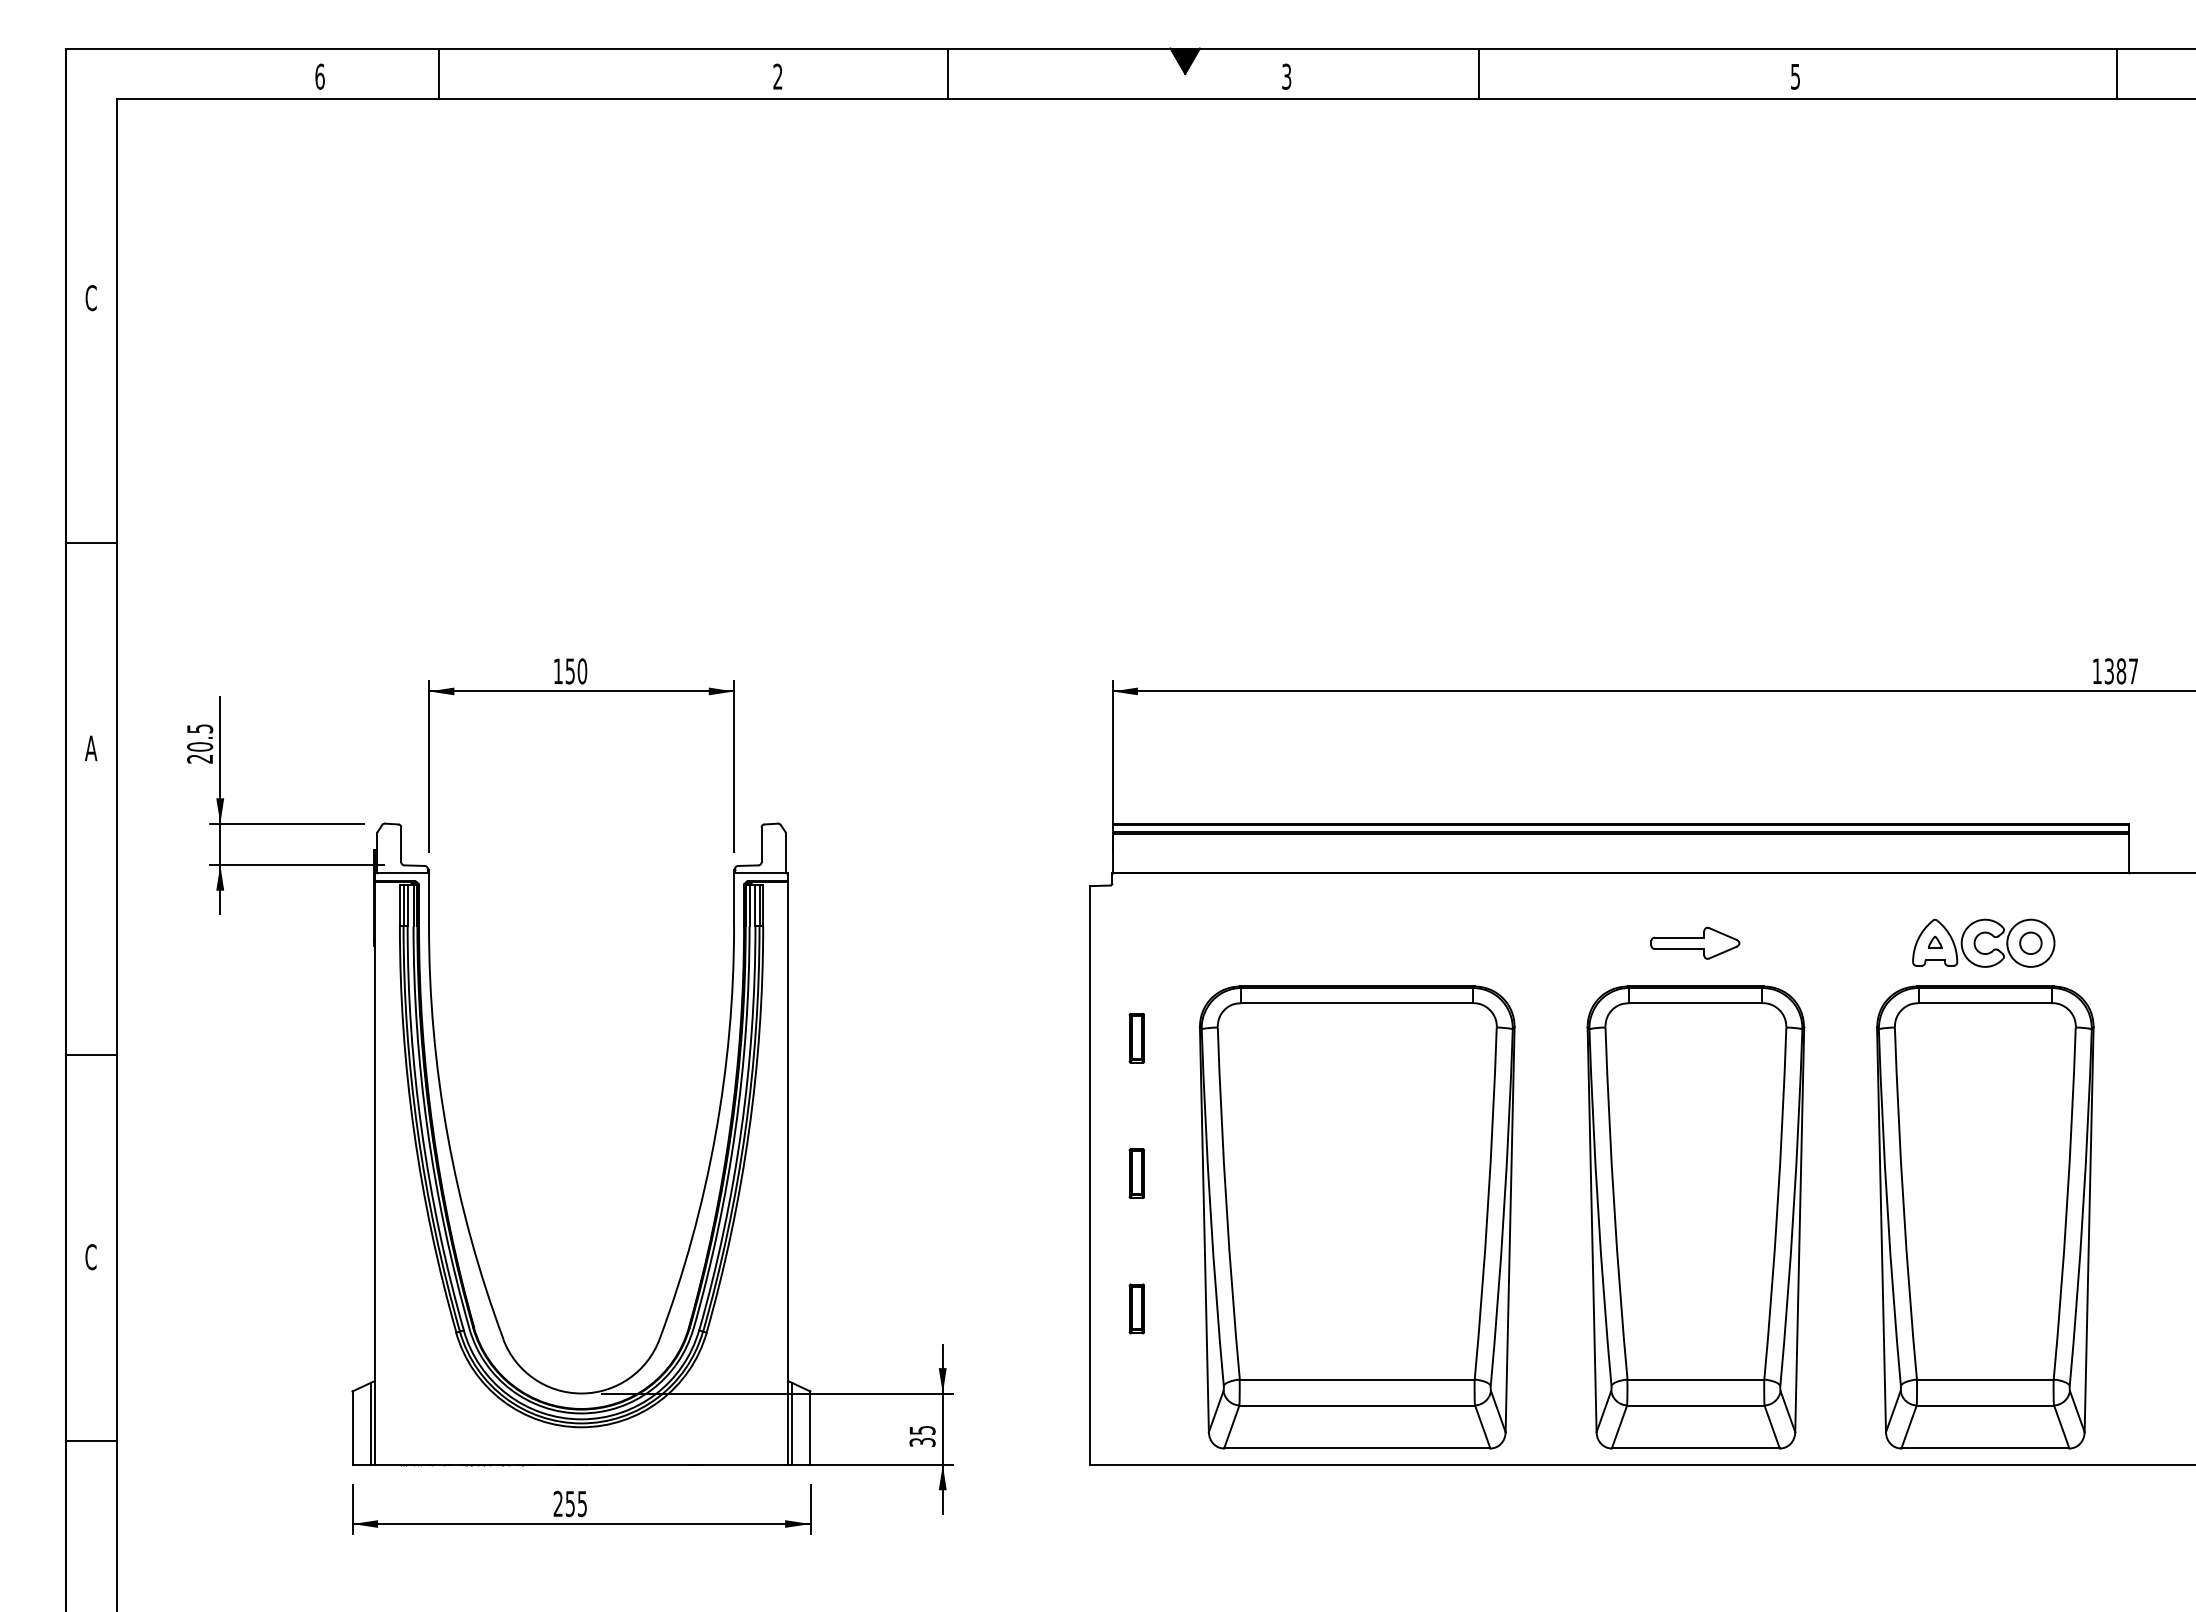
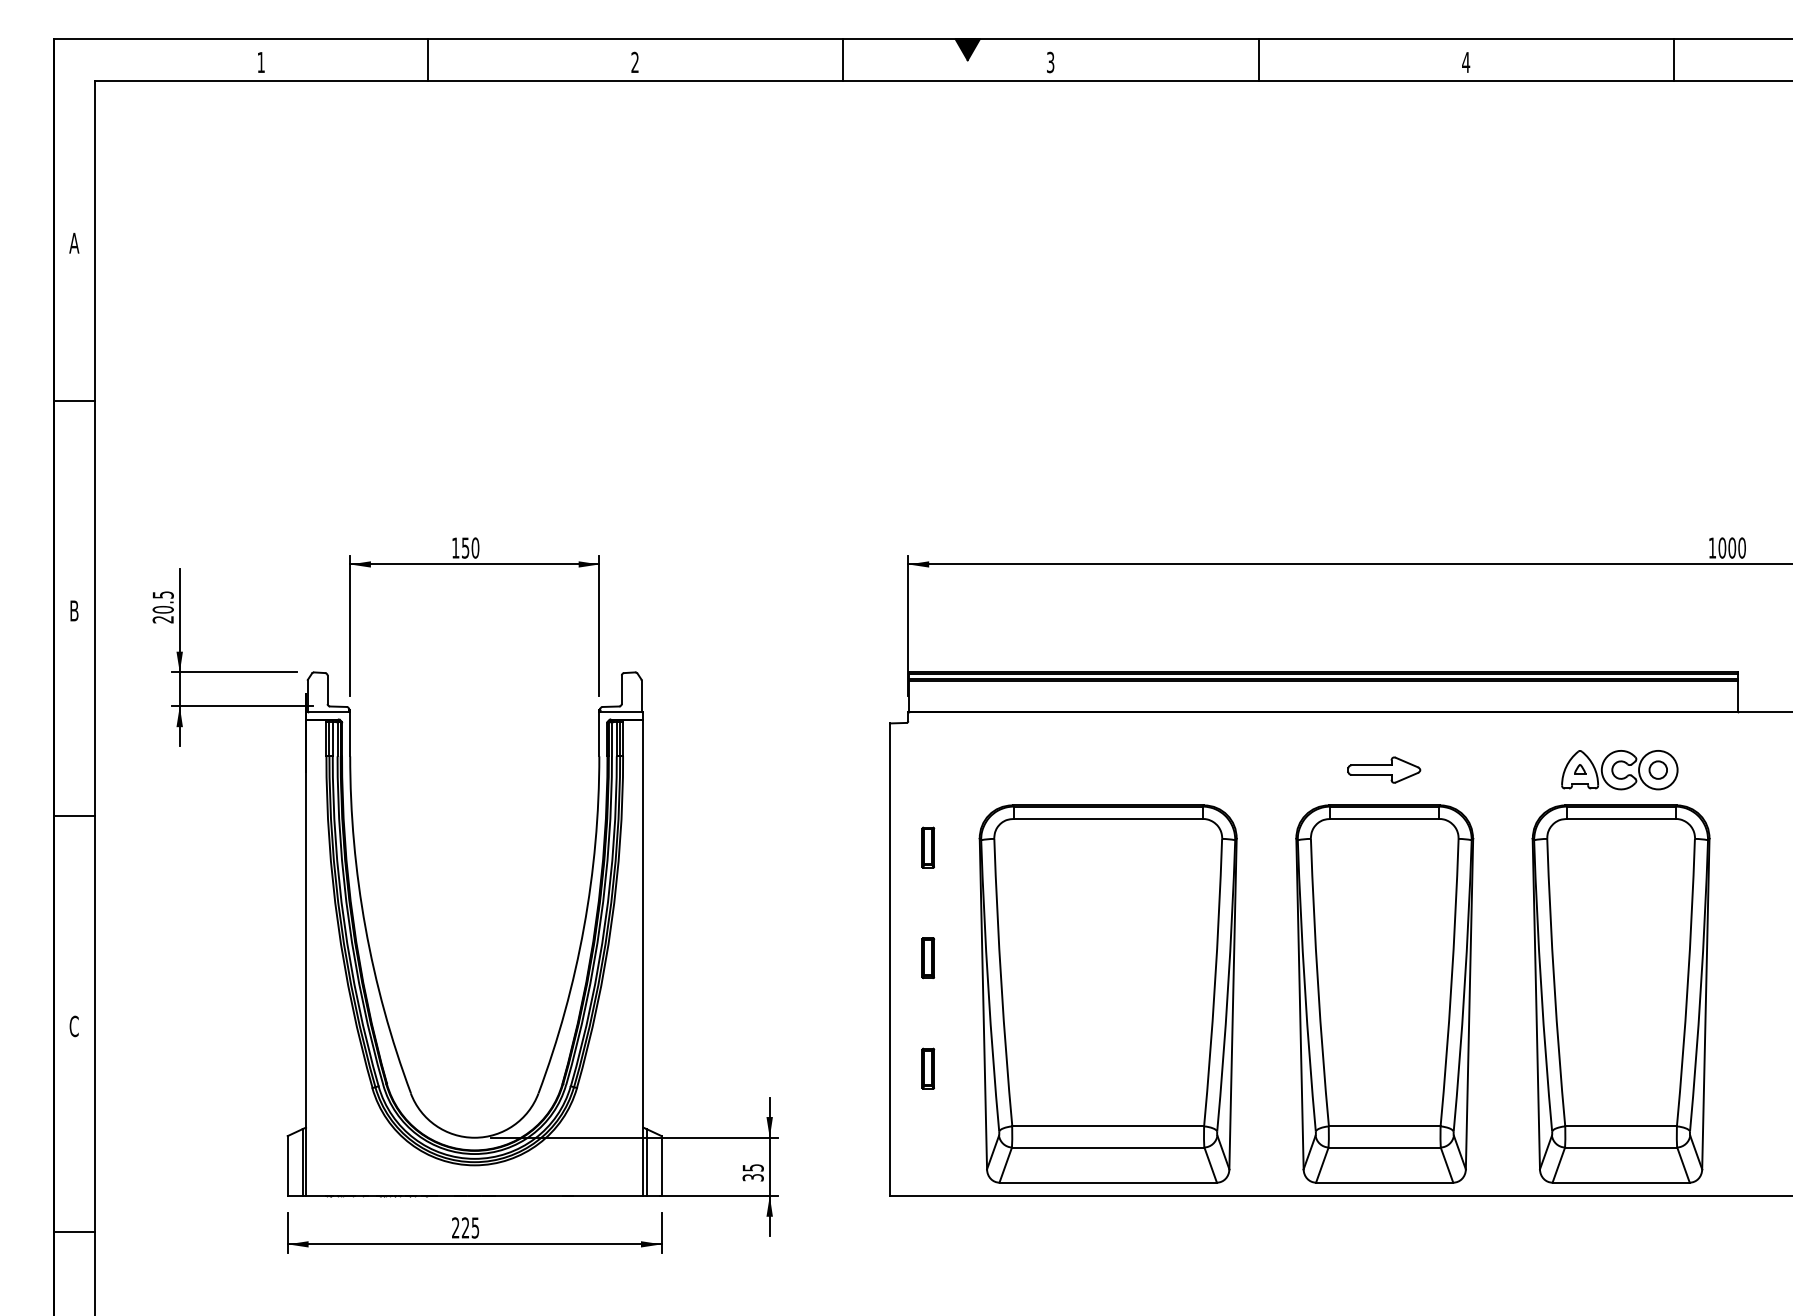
line: (438, 73) -> (427, 59), moved
line: (947, 73) -> (843, 59), moved
line: (1479, 73) -> (1258, 59), moved
line: (2117, 73) -> (1674, 59), moved
text: (319, 76) -> (260, 62), 6 -> 1
text: (1795, 76) -> (1466, 62), 5 -> 4
text: (91, 298) -> (74, 243), C -> A
line: (90, 543) -> (73, 401), moved
text: (2121, 671) -> (1732, 548), 1387 -> 1000
text: (91, 748) -> (74, 611), A -> B
line: (90, 1054) -> (73, 816), moved
line: (90, 1440) -> (73, 1231), moved
text: (569, 1503) -> (464, 1227), 255 -> 225

